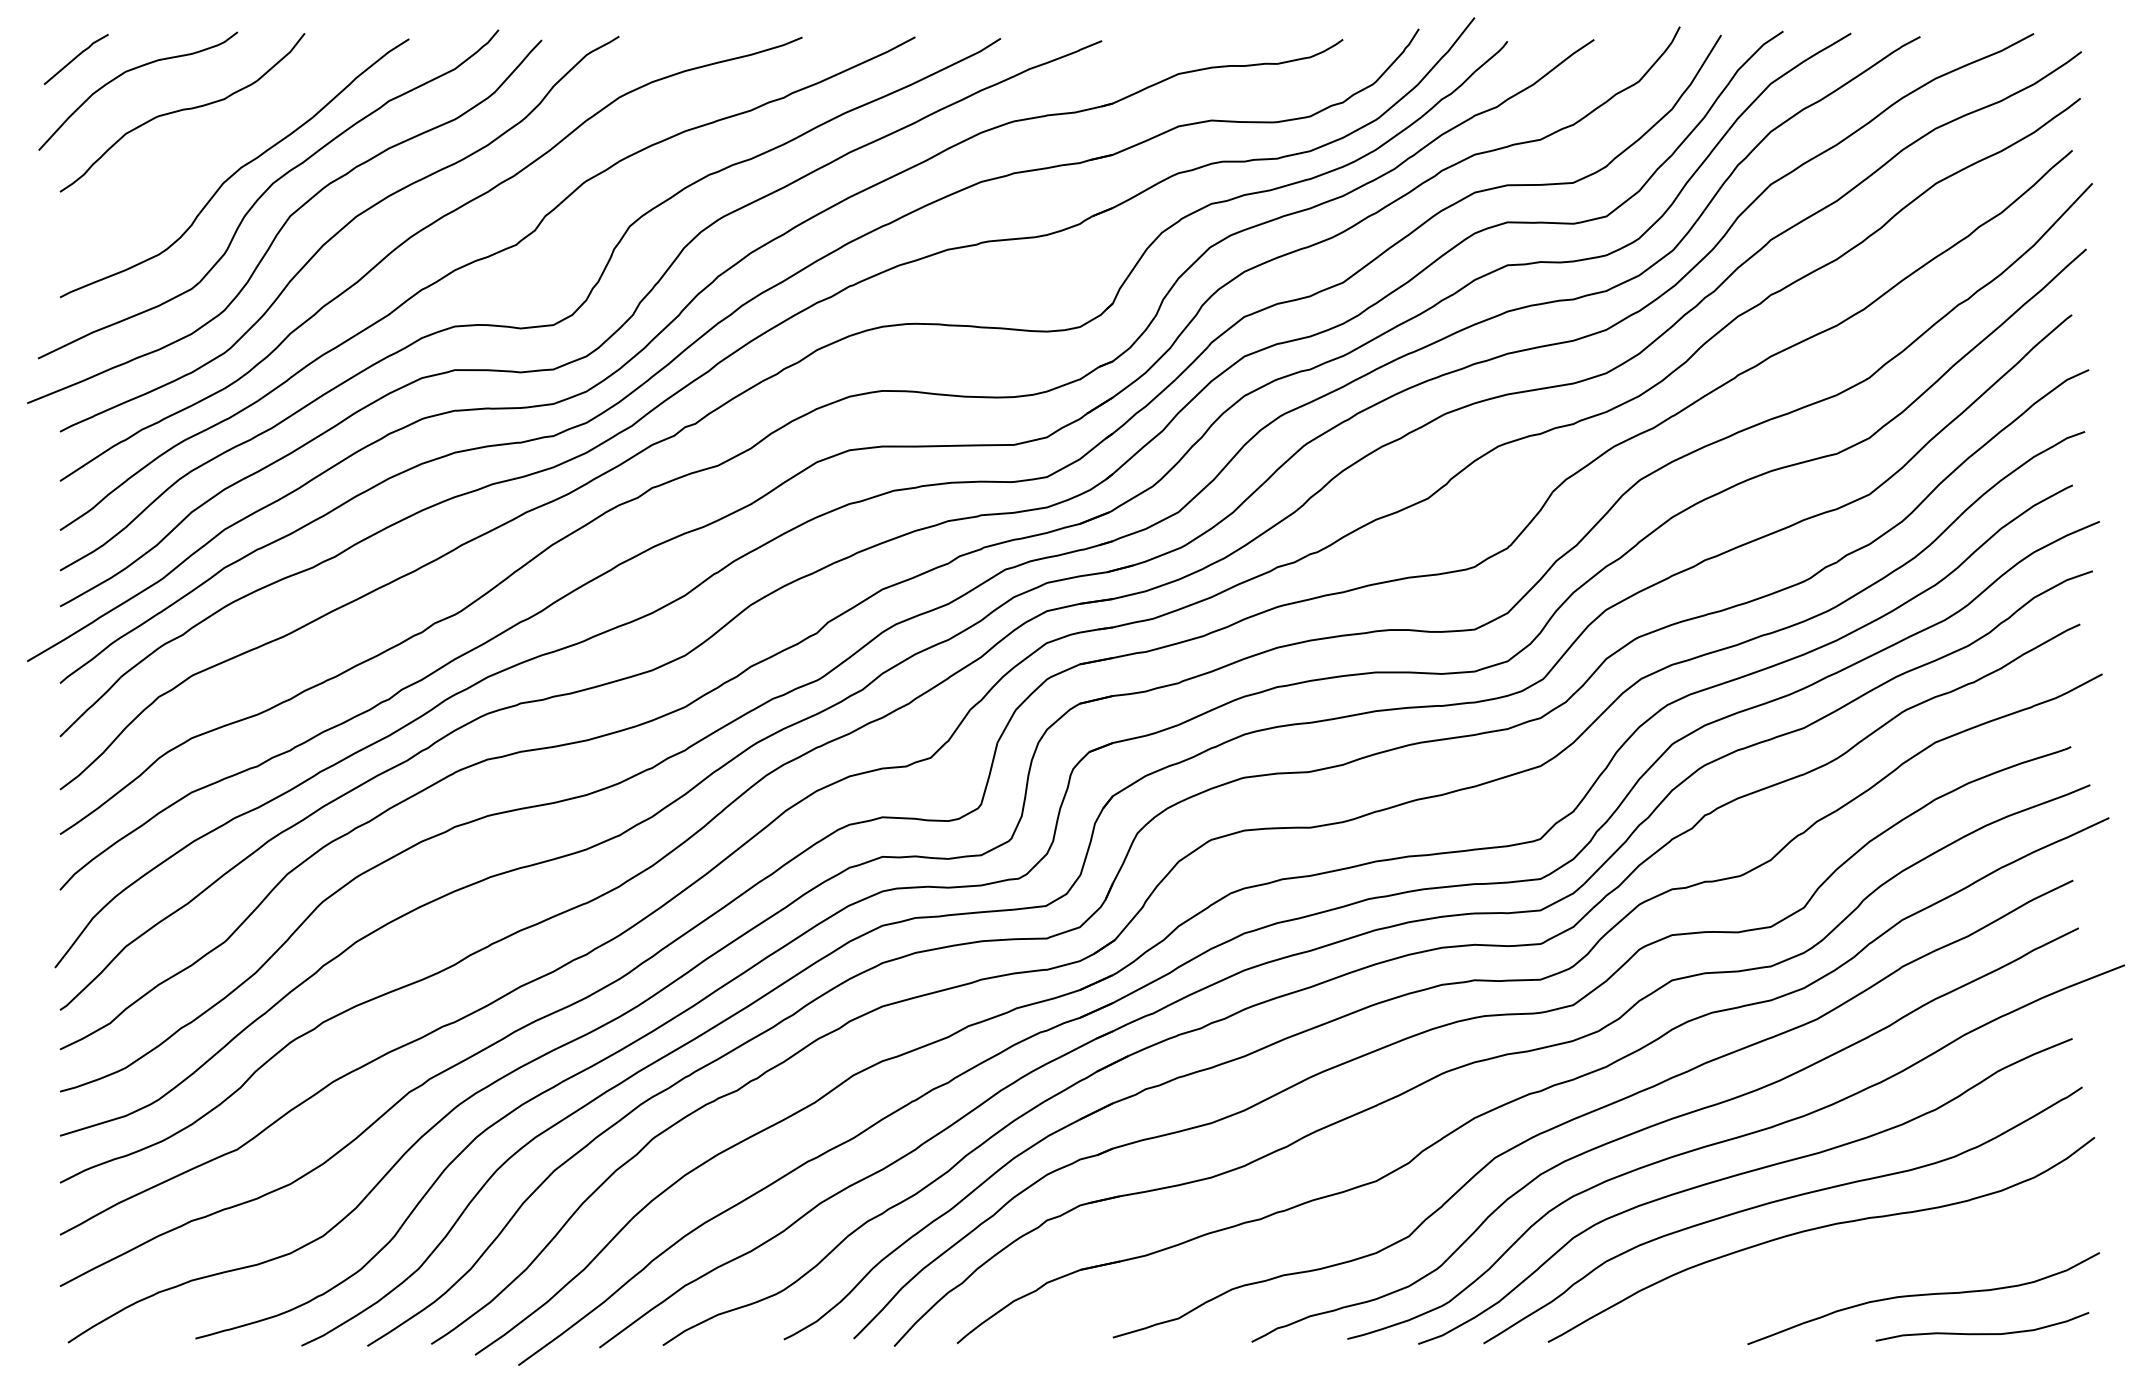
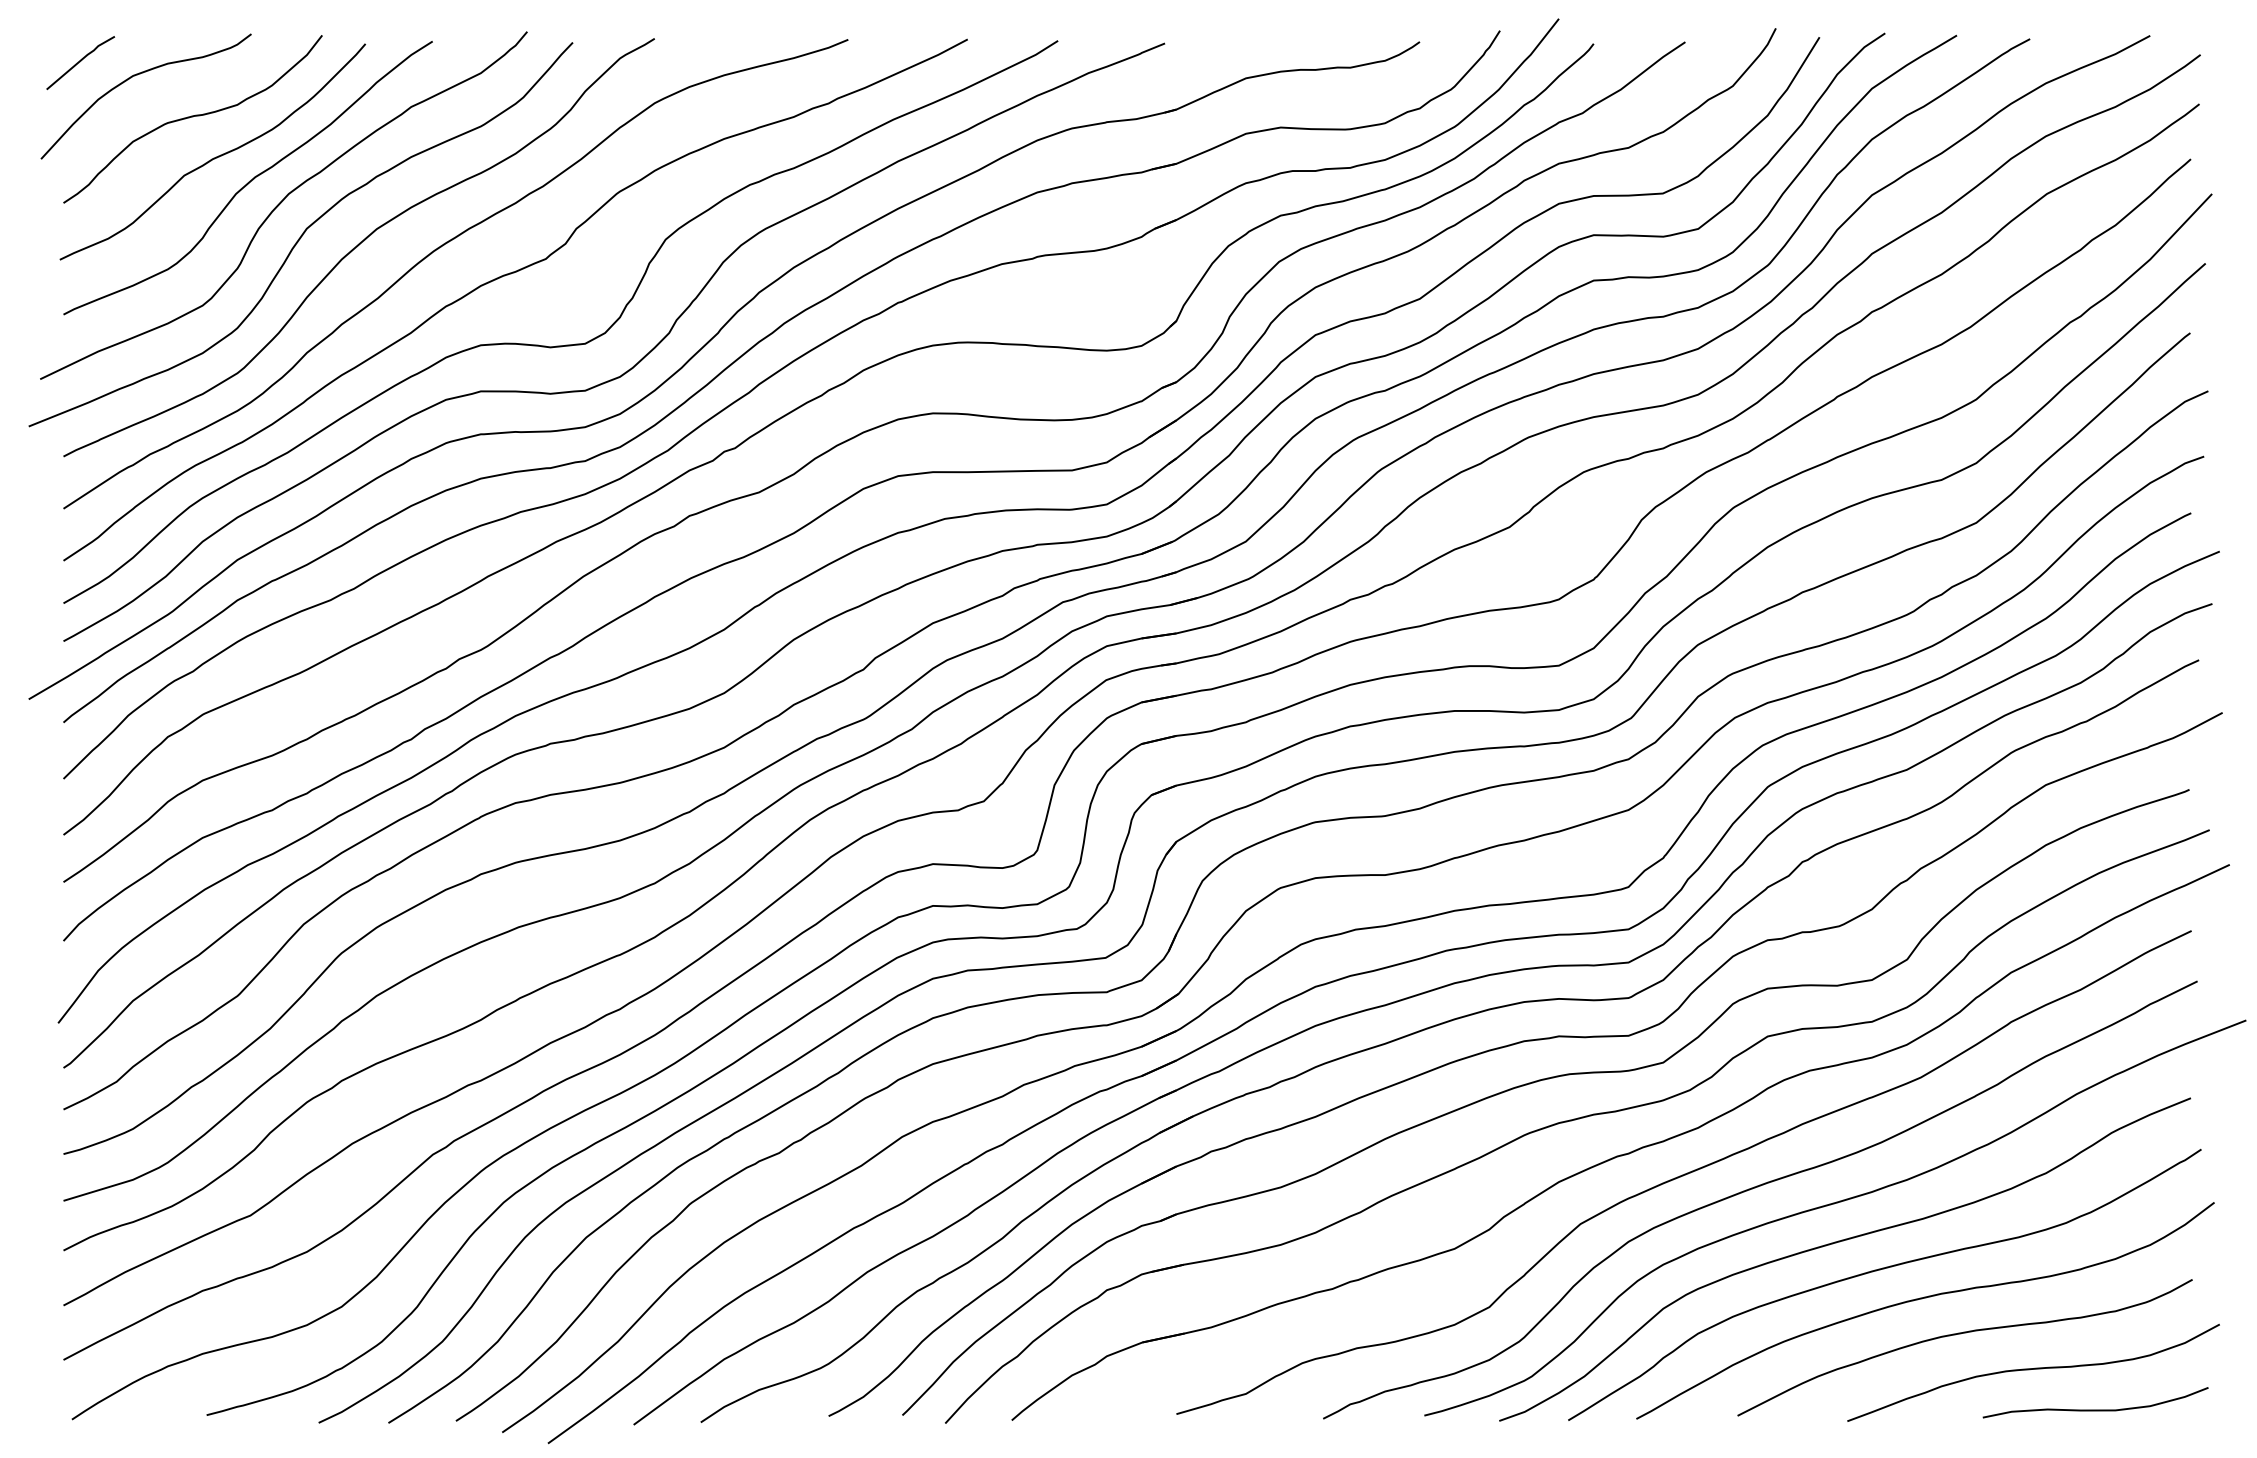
curve: (202, 148) -> (214, 157), added
curve: (1854, 1262) -> (1960, 1334), added

